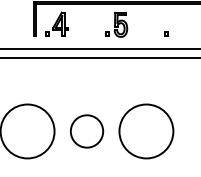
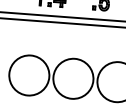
circle: (86, 131) -> (73, 78), size x1.67

